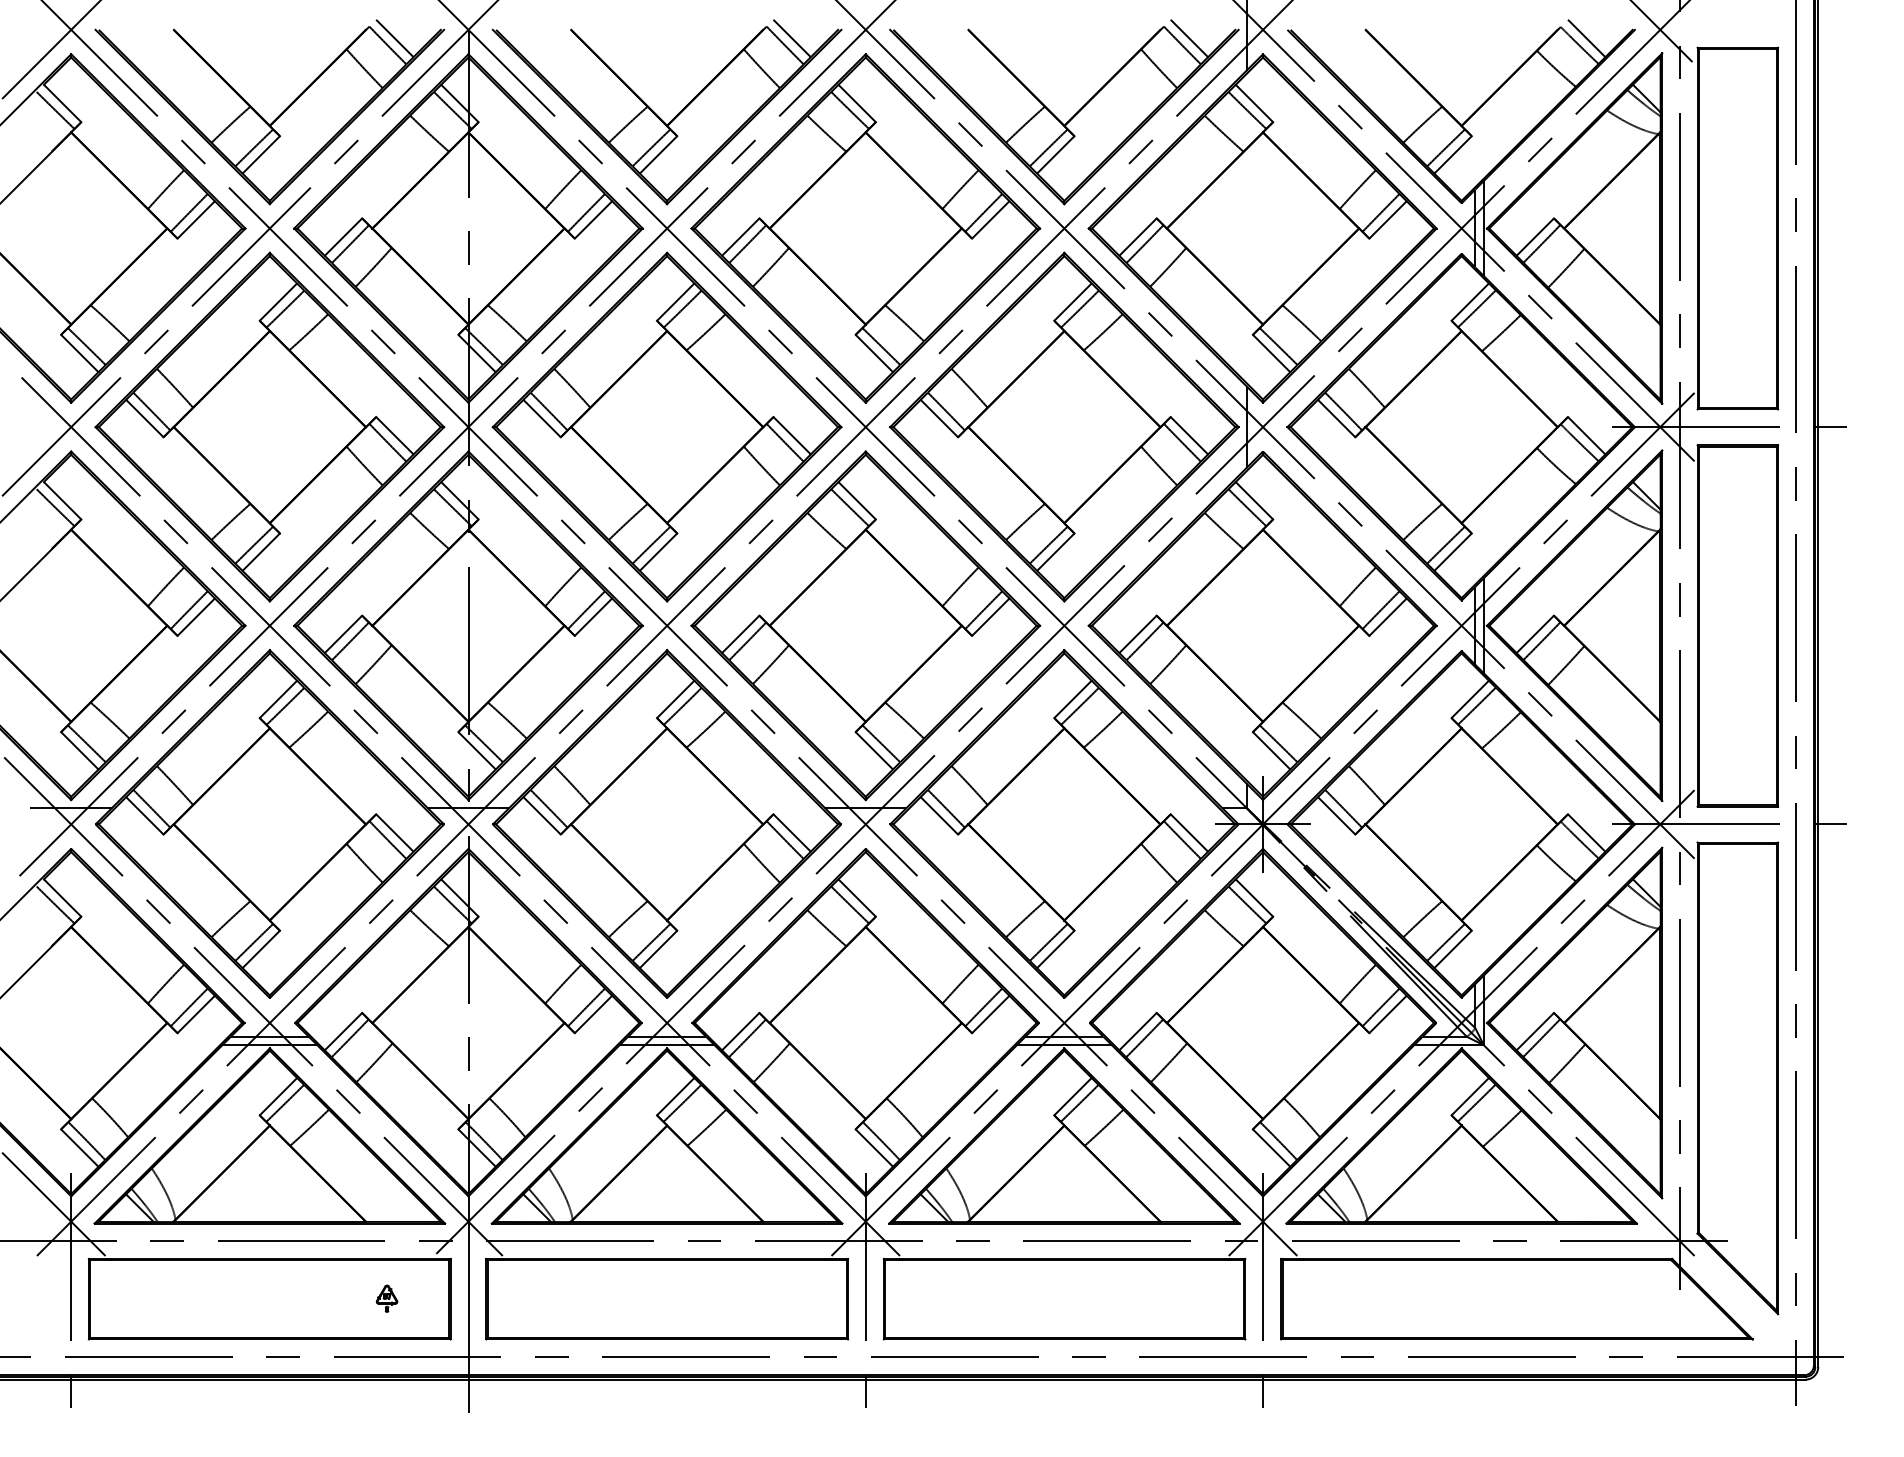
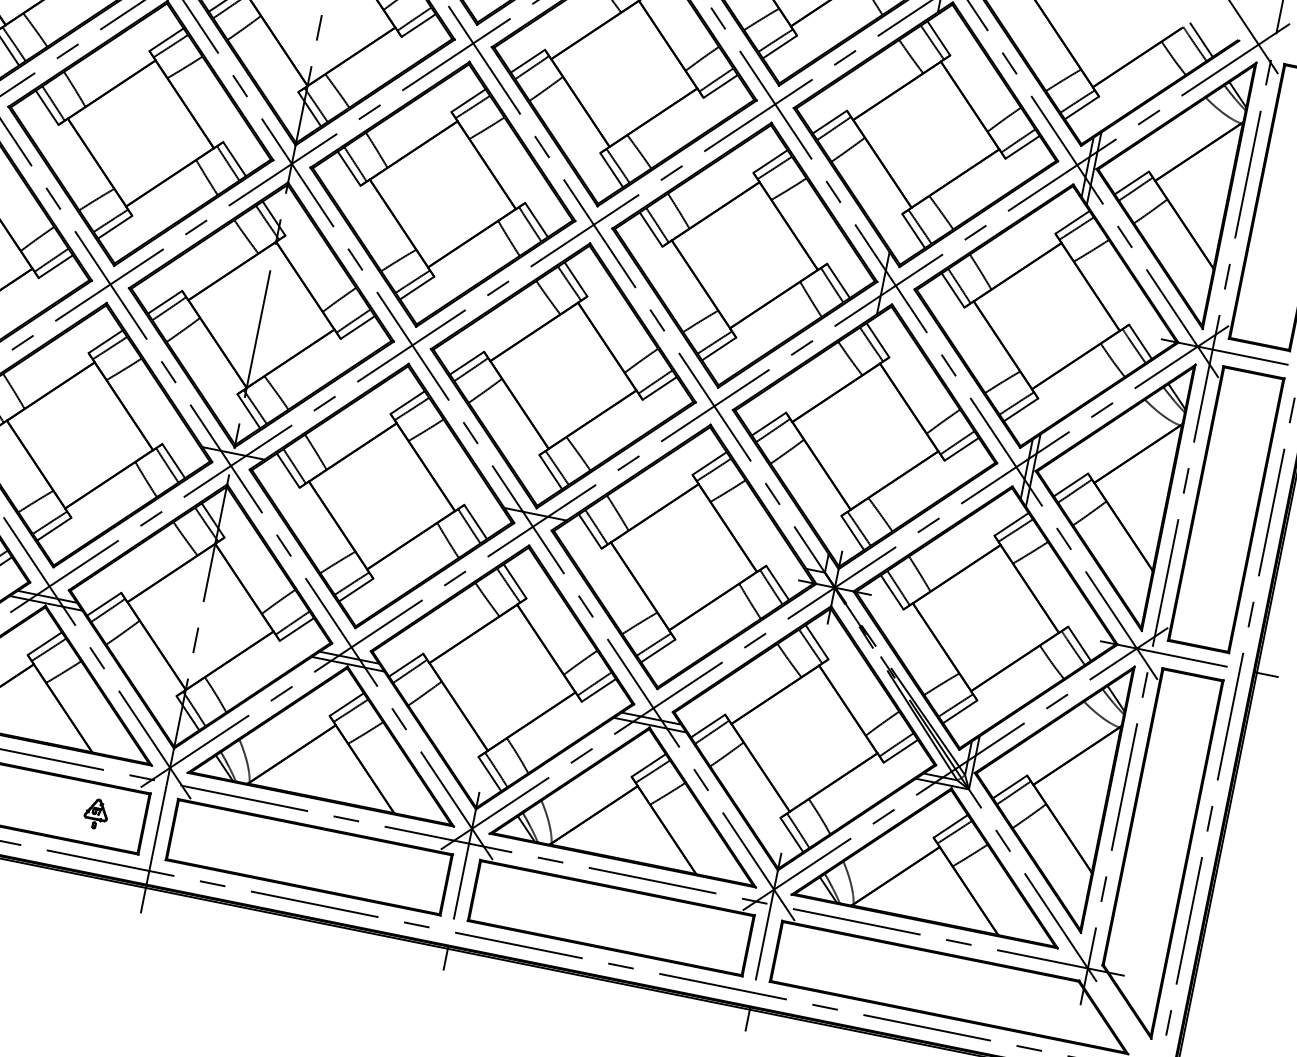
part: (386, 1298) -> (96, 813), size x1.43

